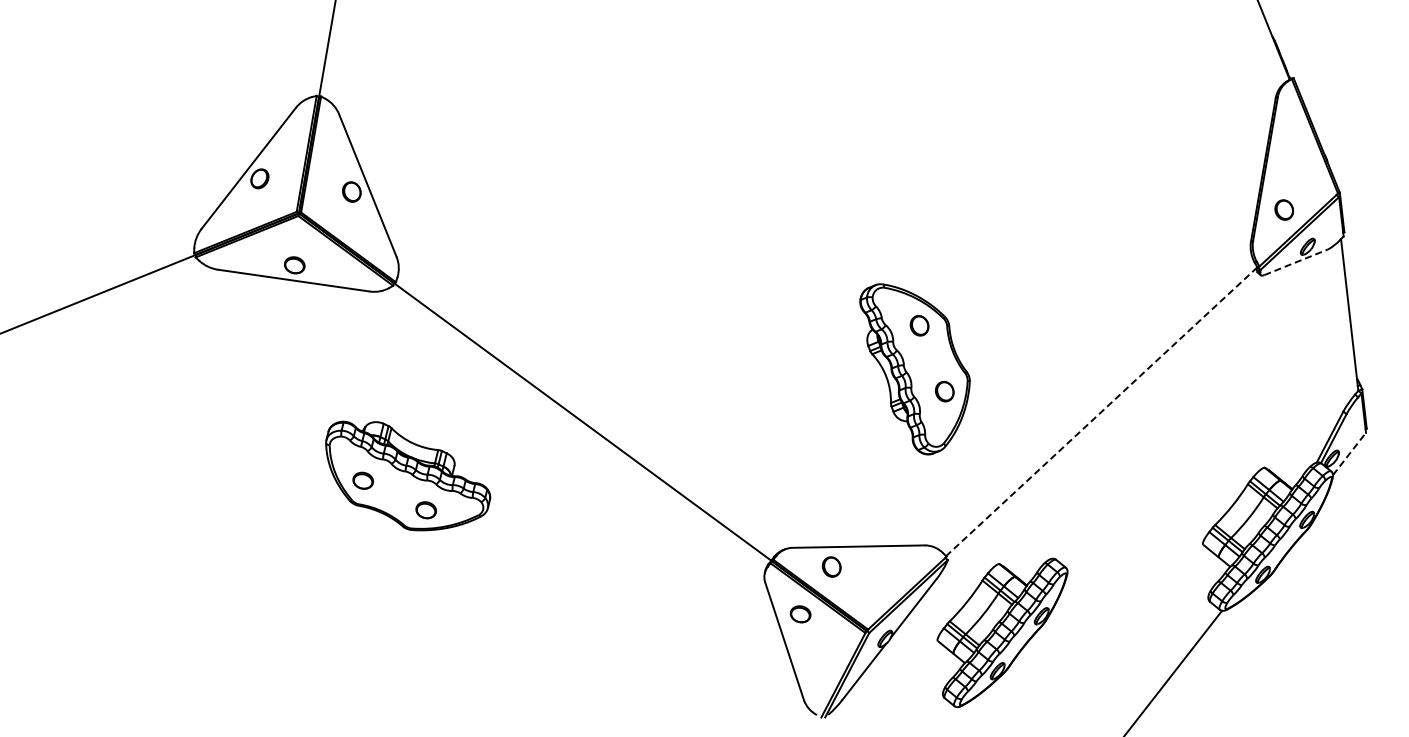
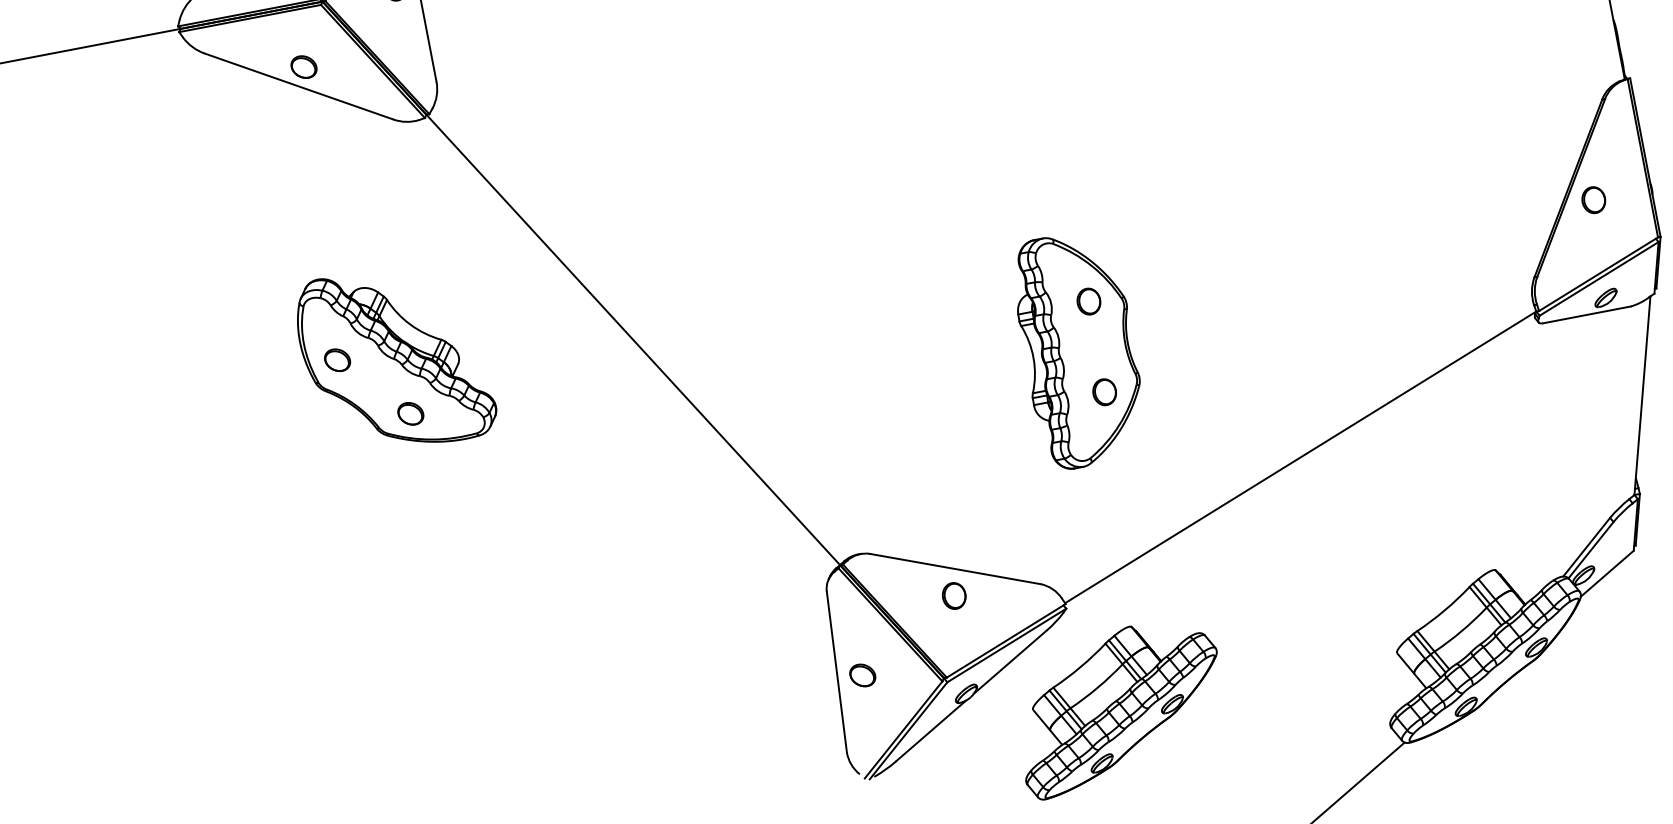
part: (1284, 209) -> (1594, 199), moved
line: (1296, 262) -> (1587, 315), dashed -> solid
line: (1101, 412) -> (1300, 458), dashed -> solid
line: (1349, 453) -> (1607, 573), dashed -> solid
part: (831, 566) -> (954, 595), moved
part: (800, 614) -> (862, 675), moved

